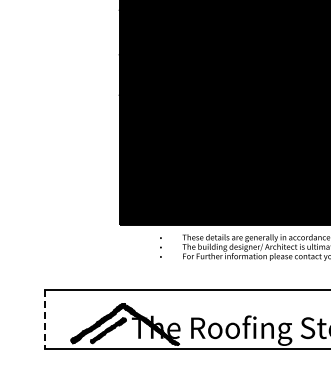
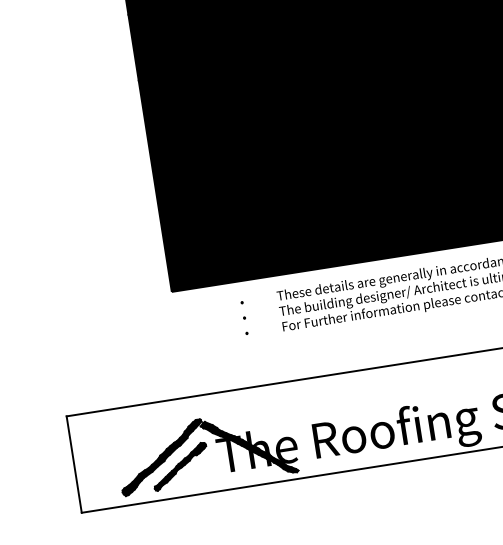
line: (44, 319) -> (73, 464), dashed -> solid

